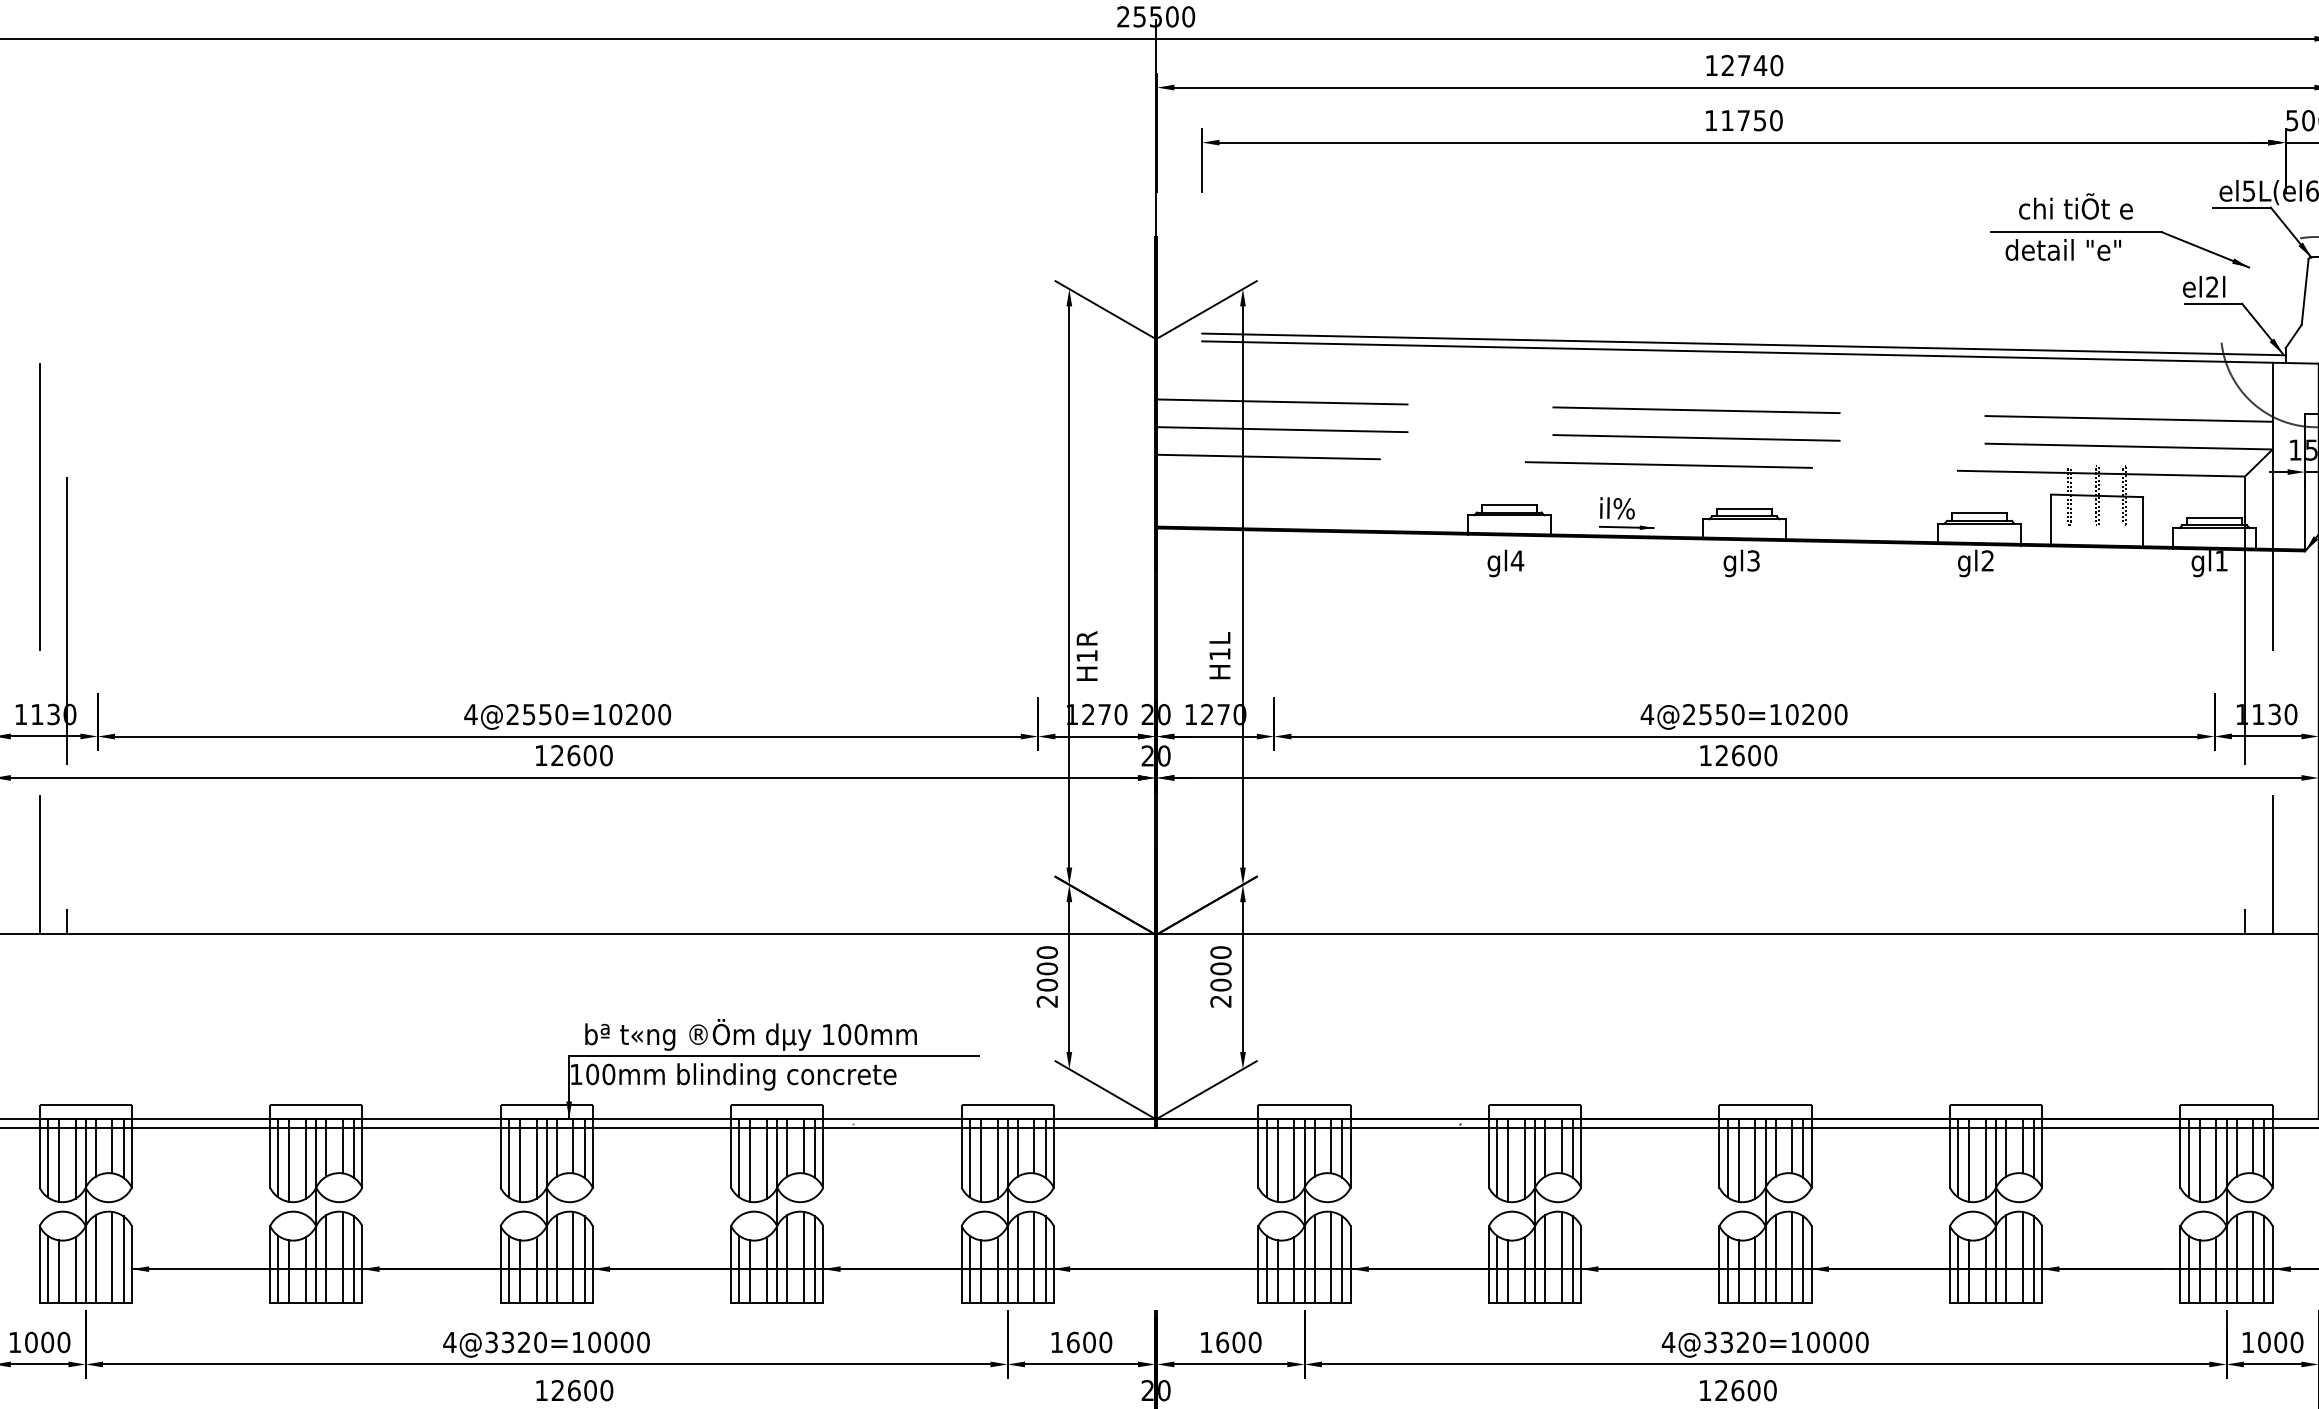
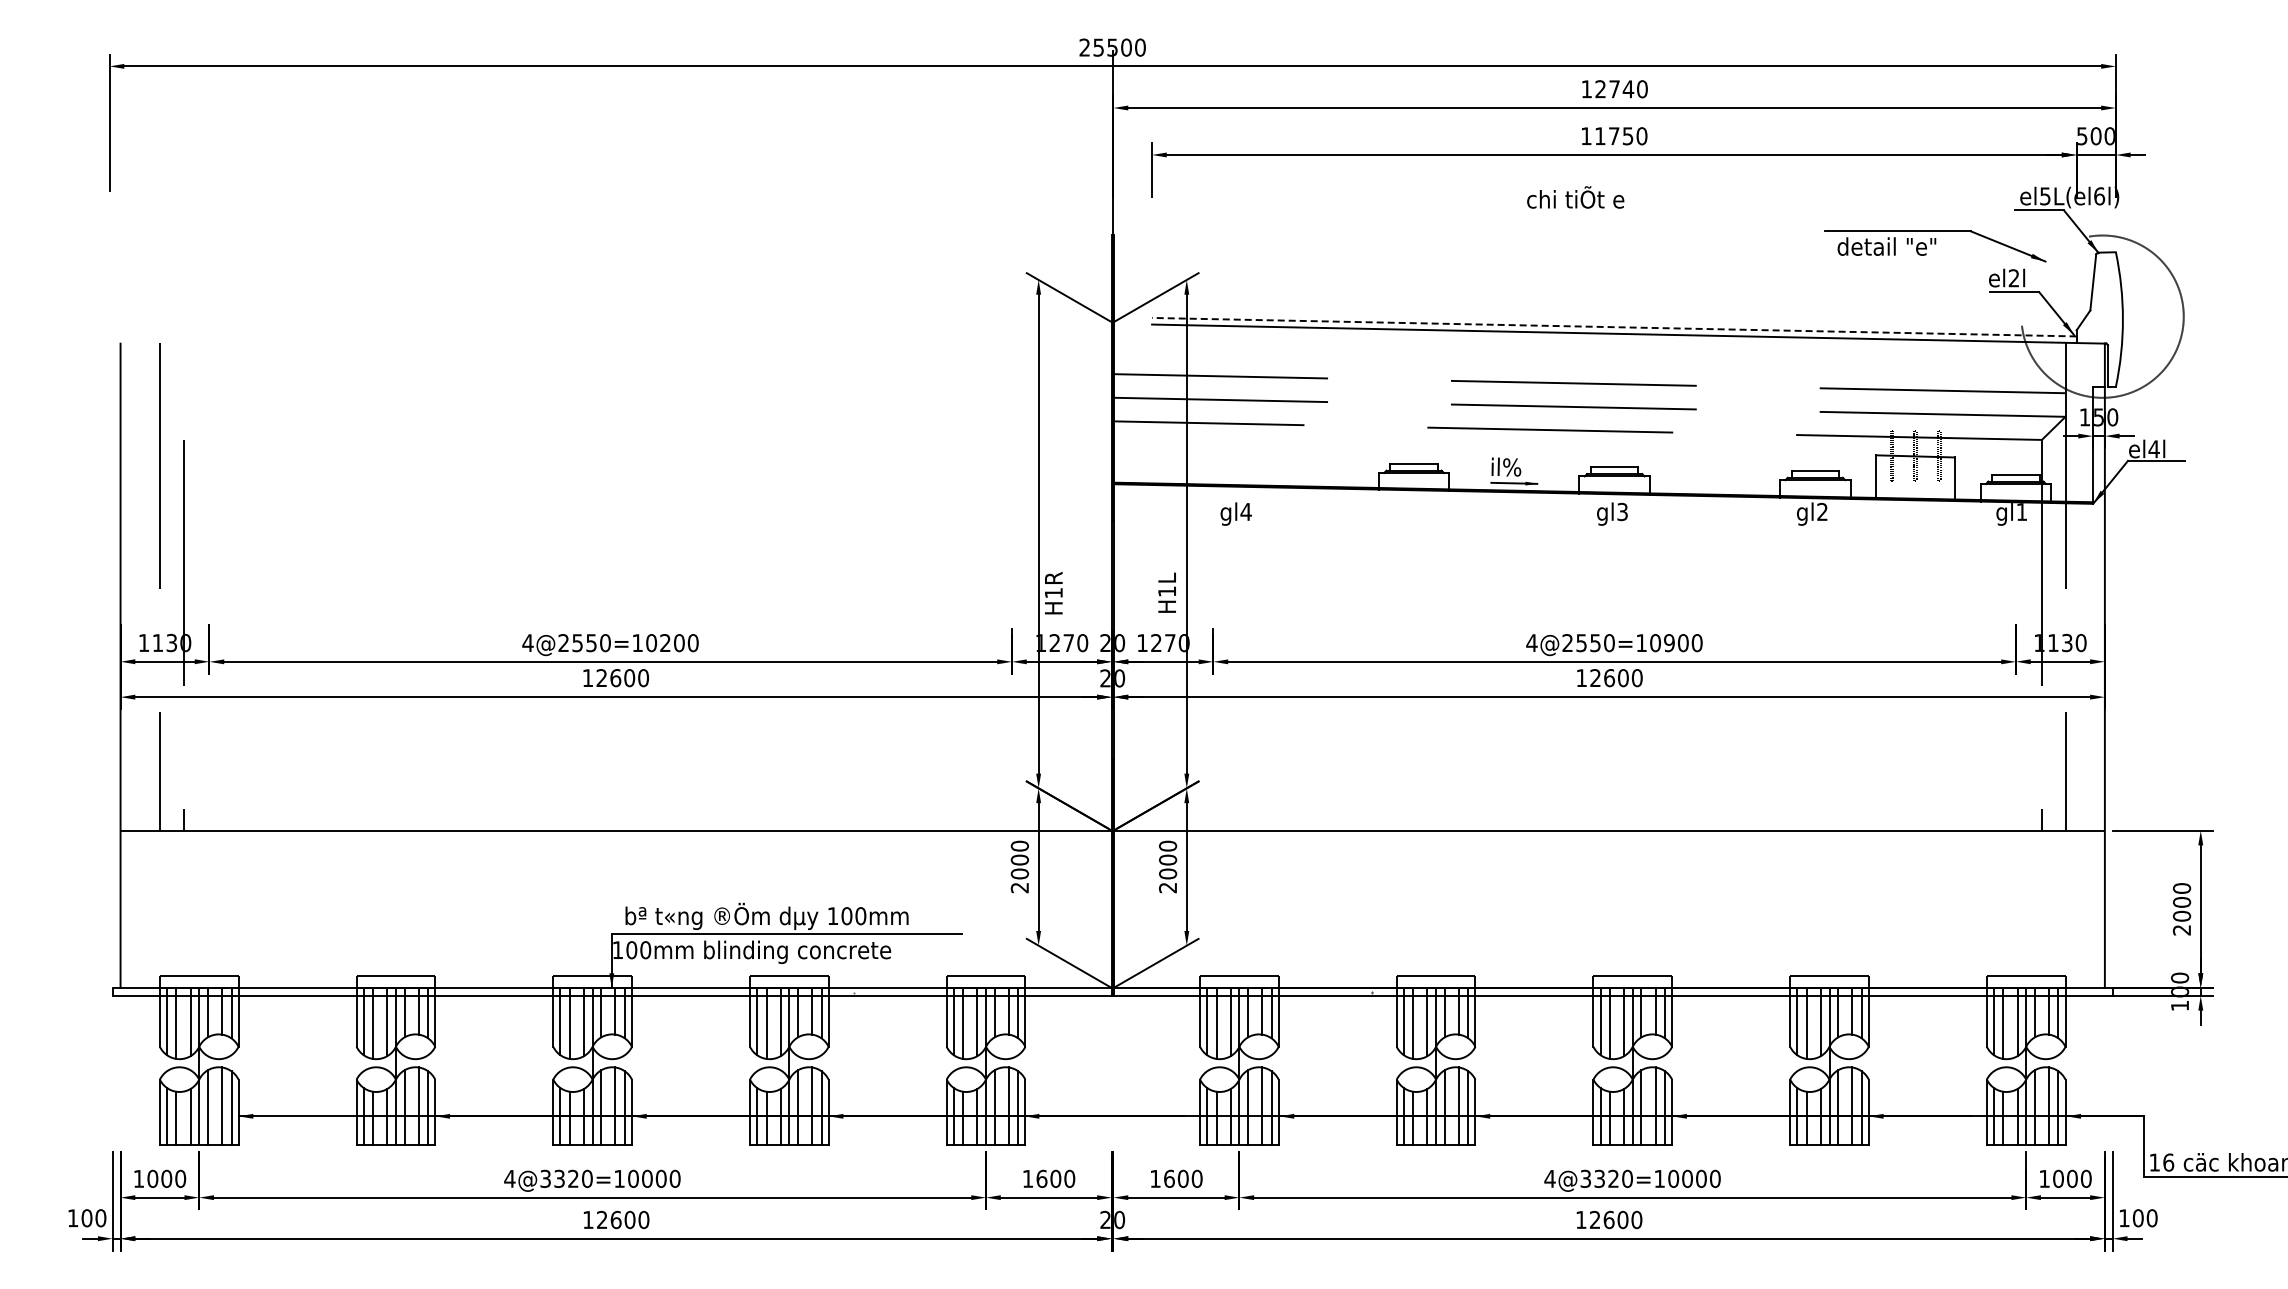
text: (2075, 206) -> (1575, 197), moved
line: (1742, 344) -> (1613, 327), solid -> dashed
text: (1505, 562) -> (1235, 513), moved
text: (1808, 715) -> (1669, 643), 4@2550=10200 -> 4@2550=10900

